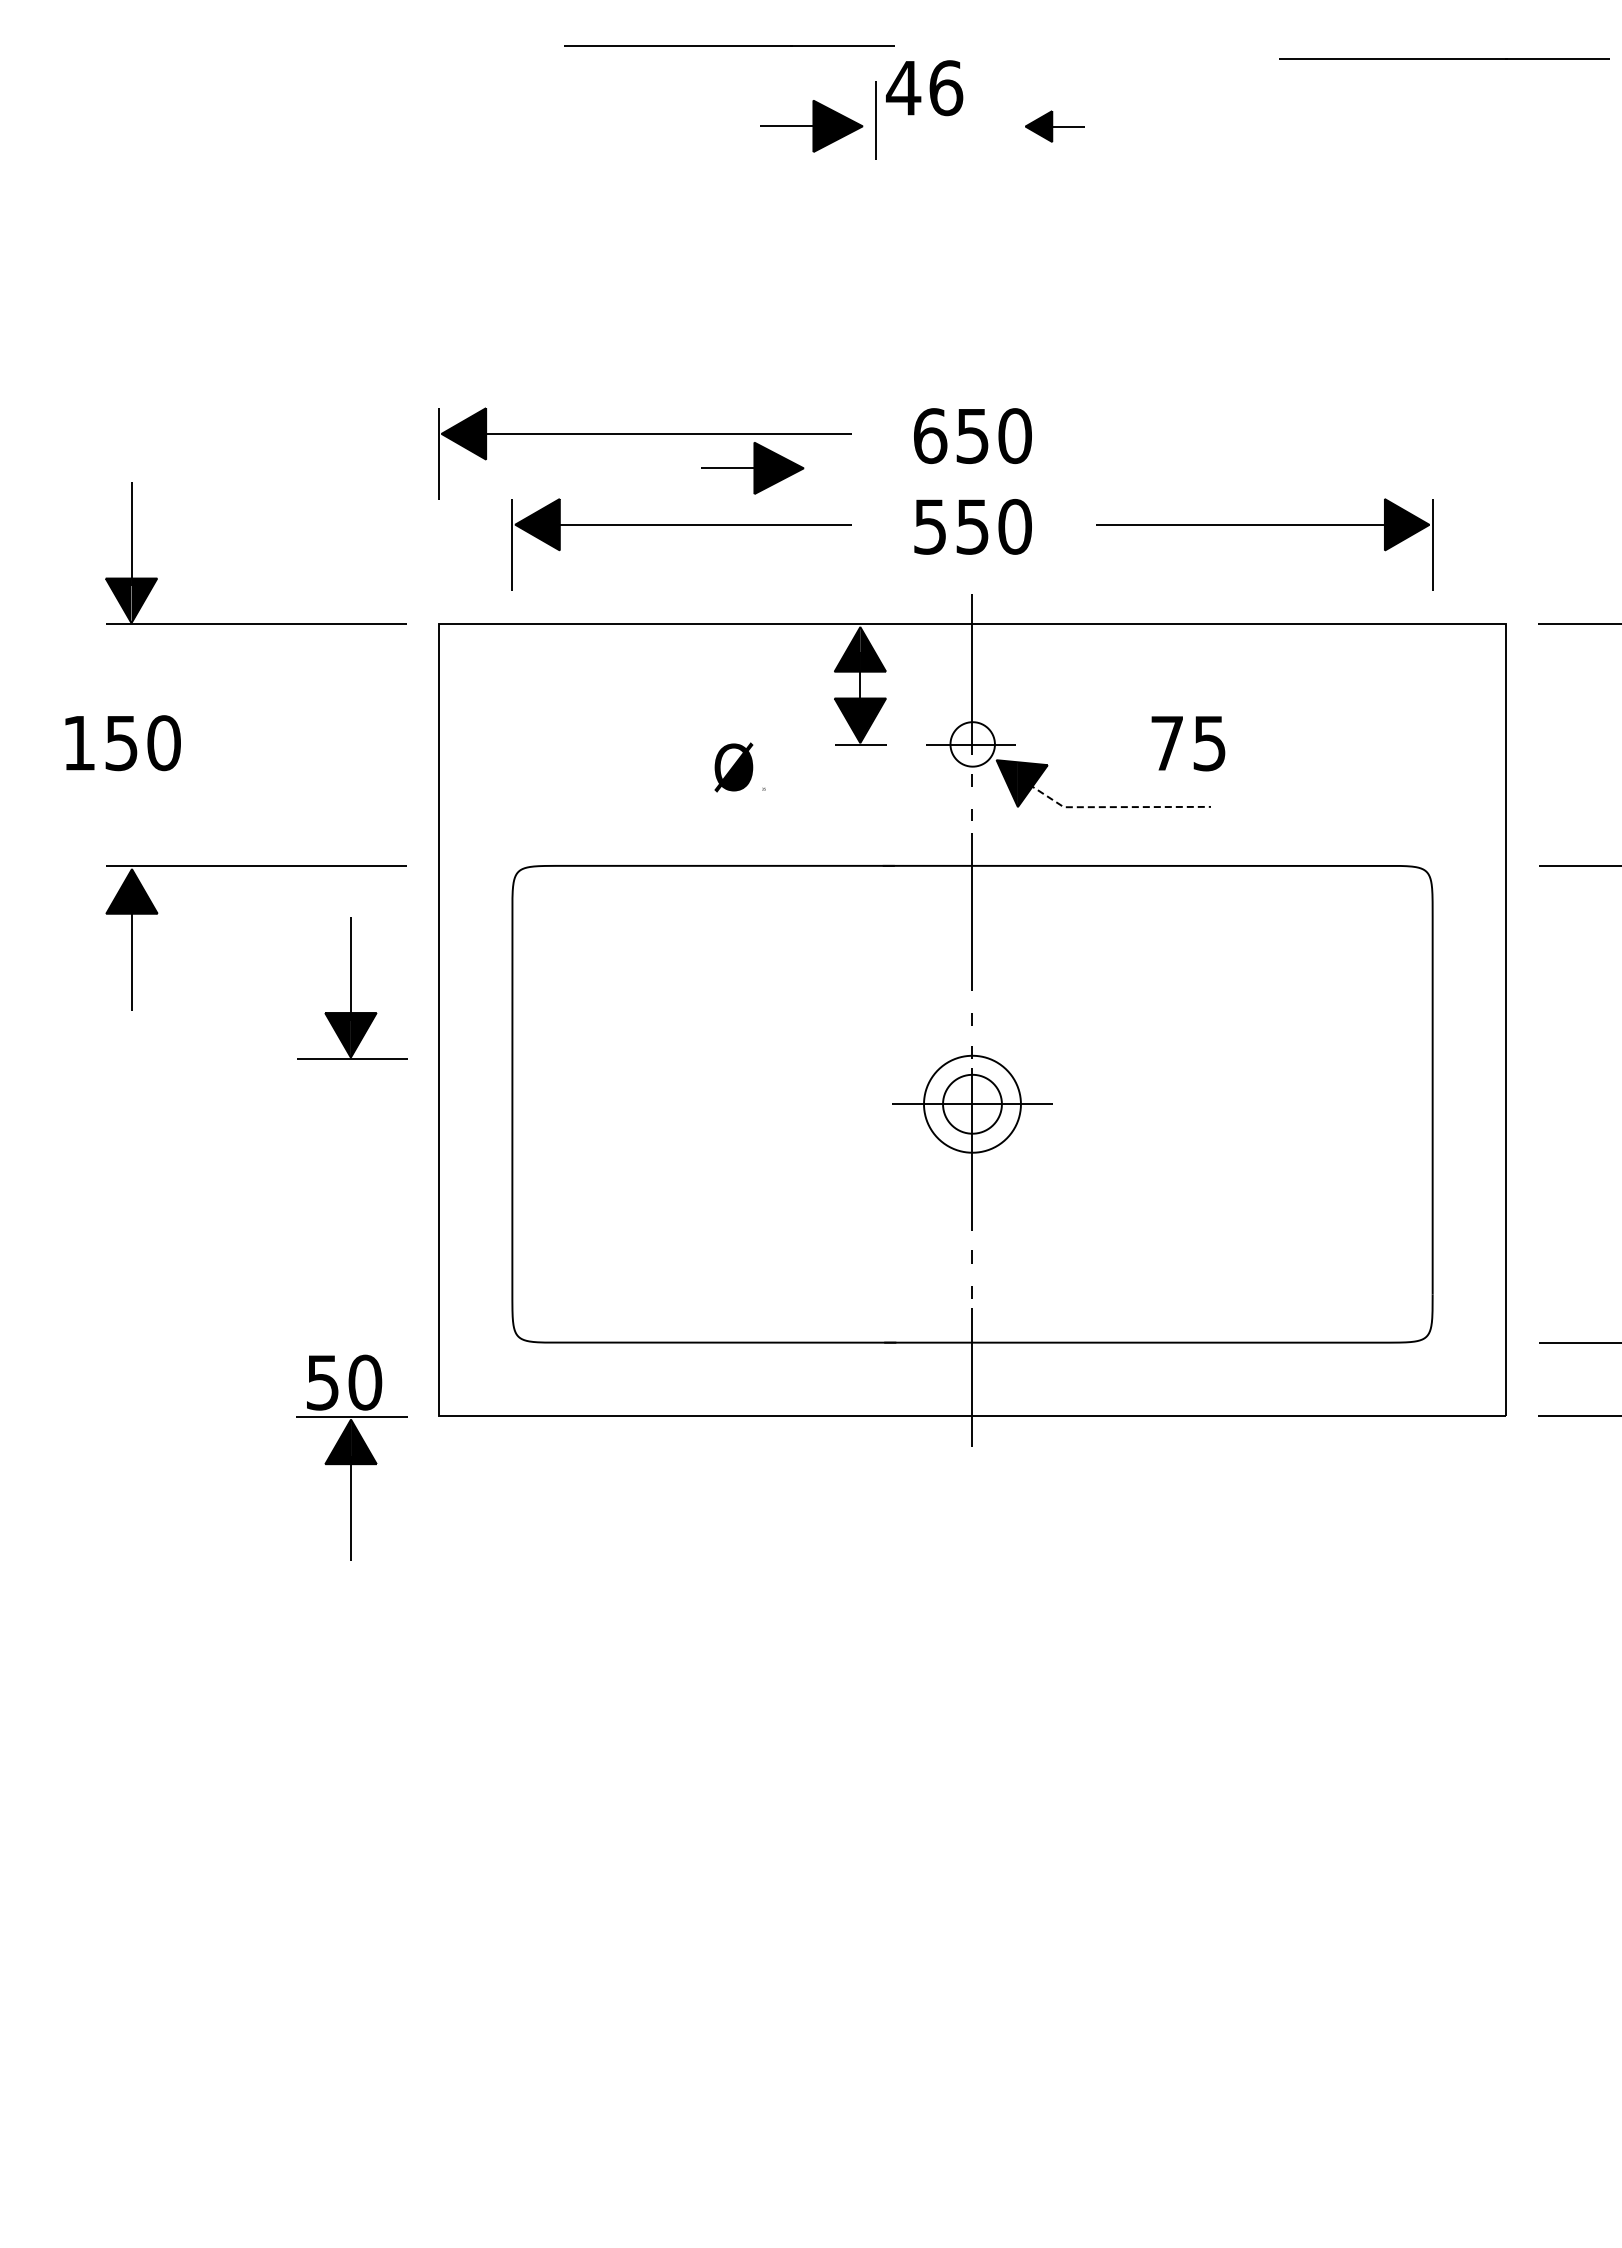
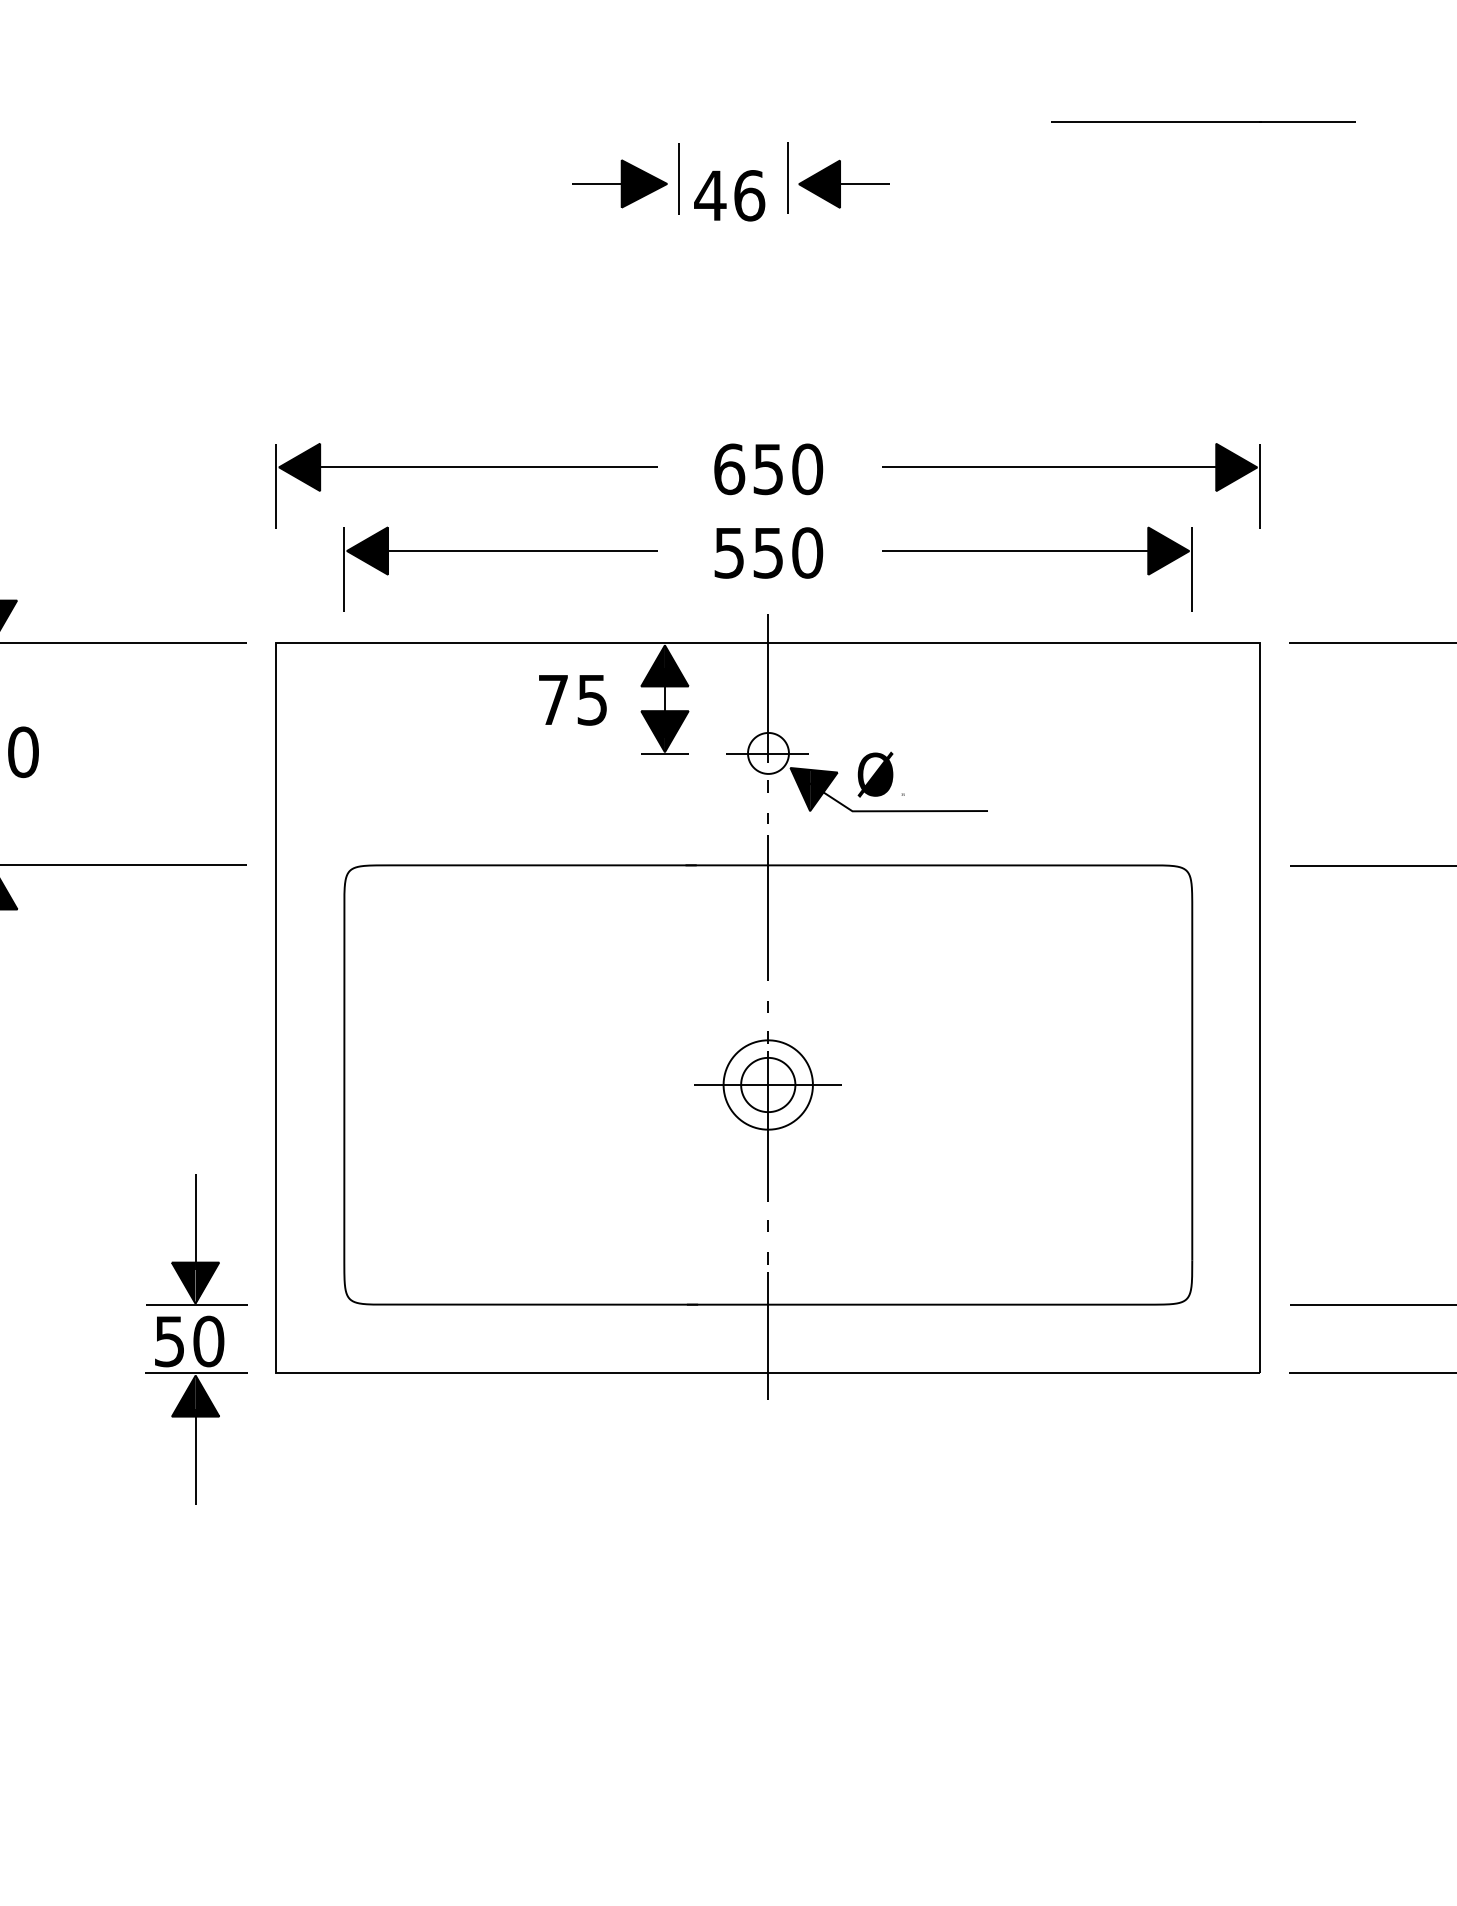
line: (729, 45) -> (544, 109), removed
text: (924, 88) -> (729, 196), moved
line: (993, 119) -> (787, 177), added
part: (1054, 126) -> (843, 184), size x1.67
part: (1301, 434) -> (1071, 467), added
part: (752, 468) -> (565, 499), removed
text: (1188, 743) -> (572, 700), moved
text: (739, 767) -> (880, 774), moved
line: (1104, 807) -> (889, 811), dashed -> solid
part: (352, 988) -> (197, 1240), moved

